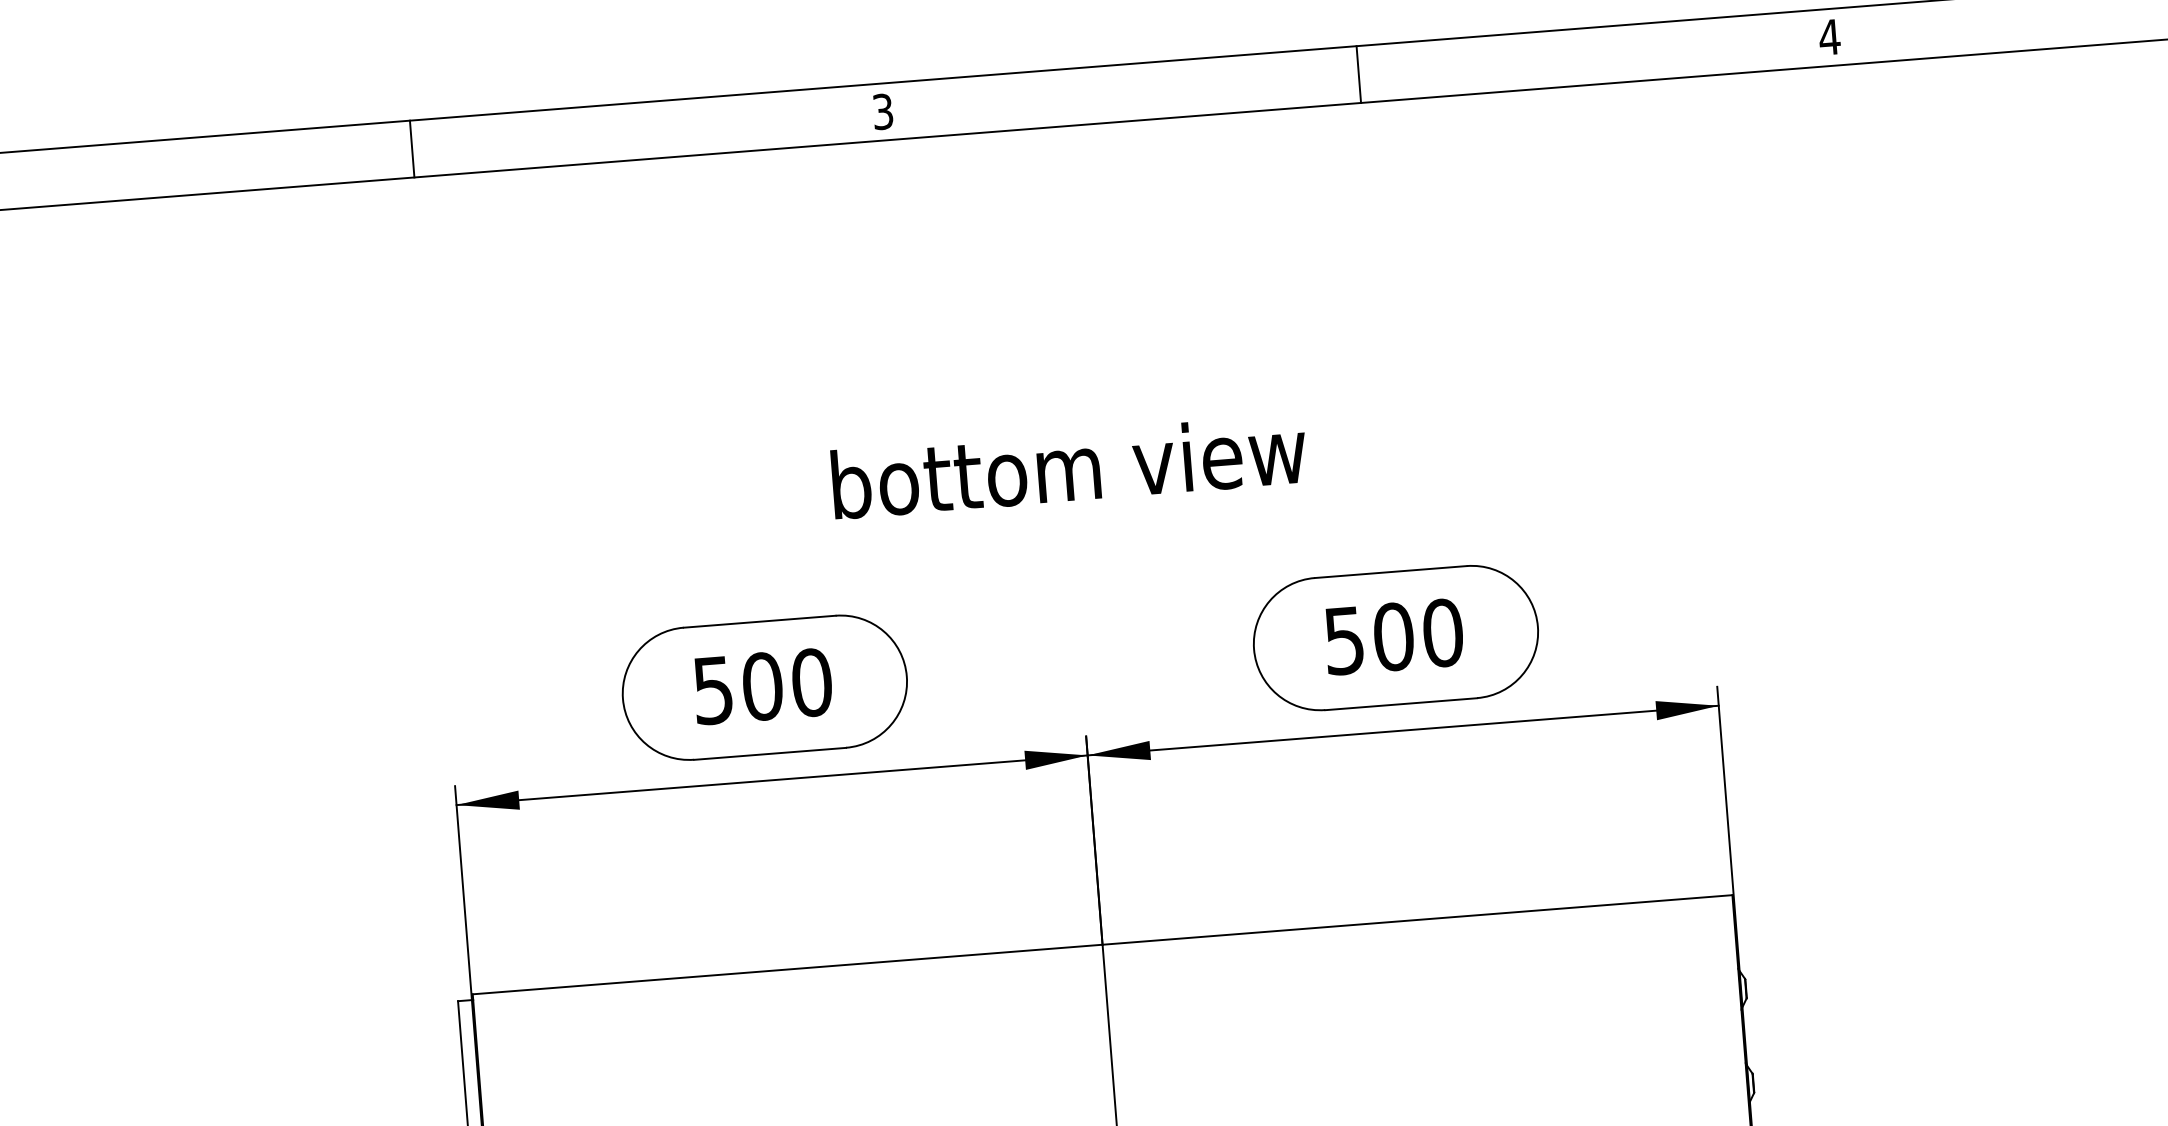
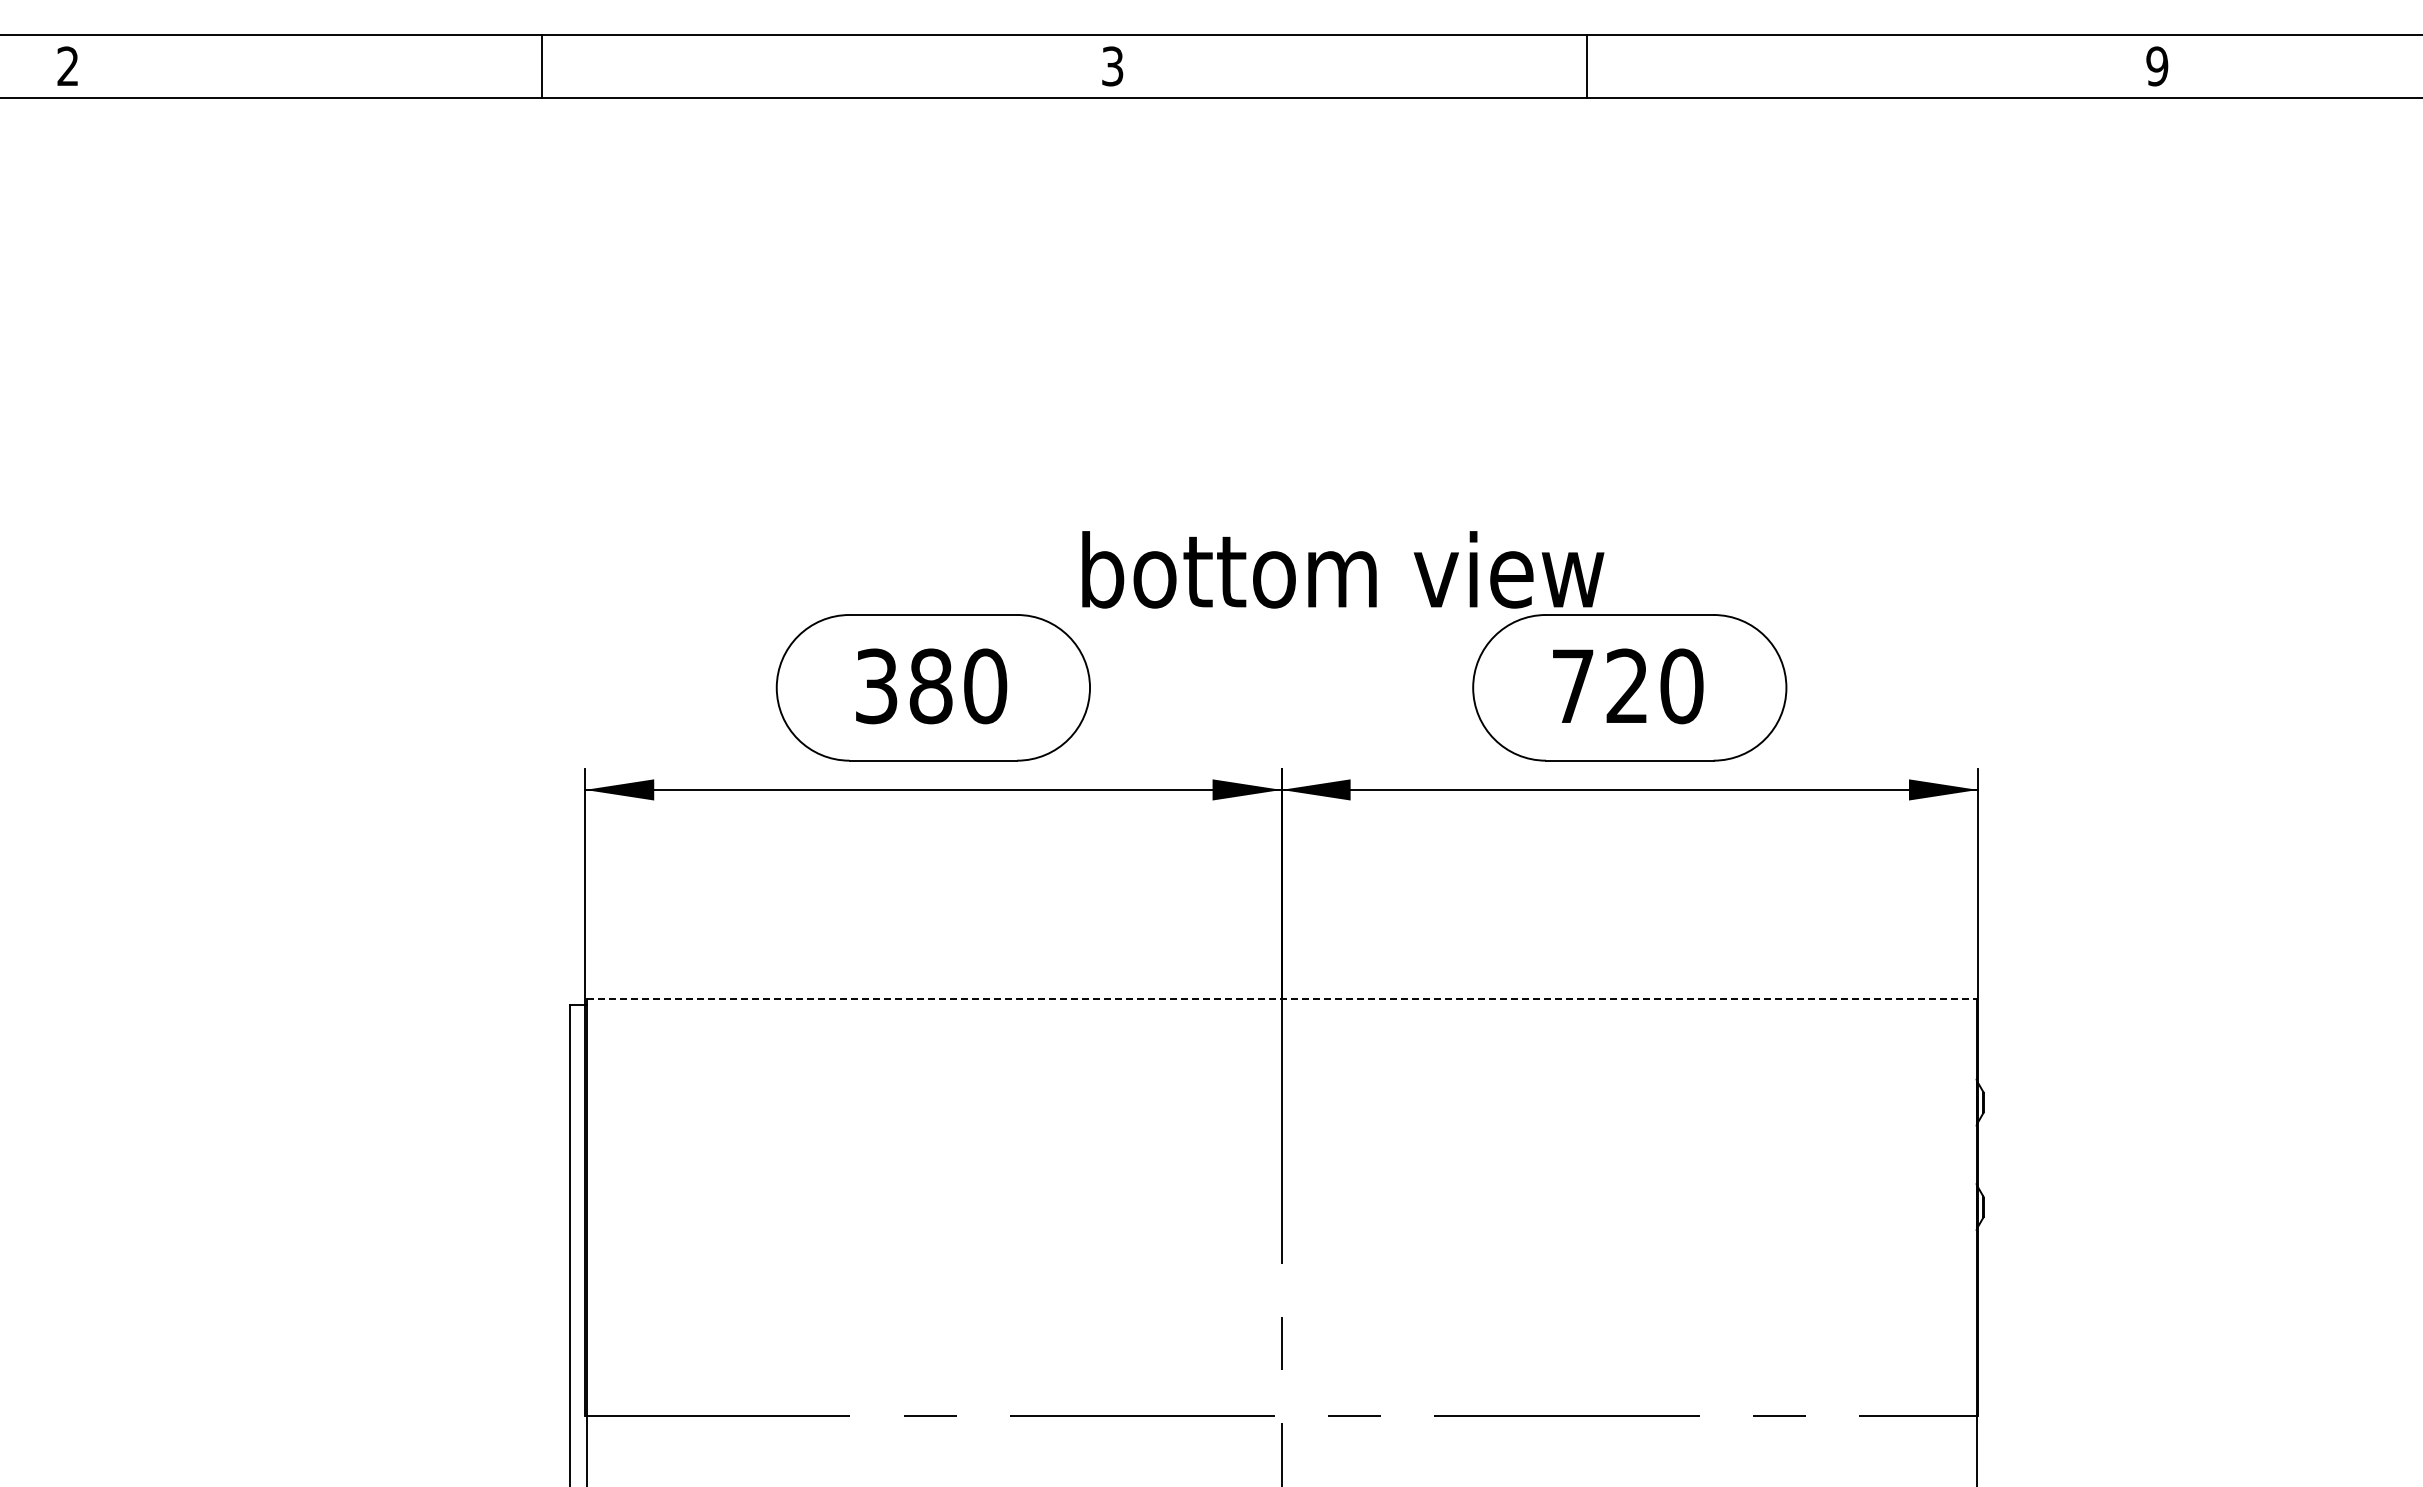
text: (1828, 37) -> (2156, 66), 4 -> 9
line: (1358, 74) -> (1586, 66), moved
line: (412, 148) -> (542, 66), moved
text: (1069, 466) -> (1343, 569), moved
text: (1369, 638) -> (1600, 686), 500 -> 720
text: (738, 688) -> (904, 686), 500 -> 380
line: (1103, 944) -> (1282, 998), solid -> dashed

